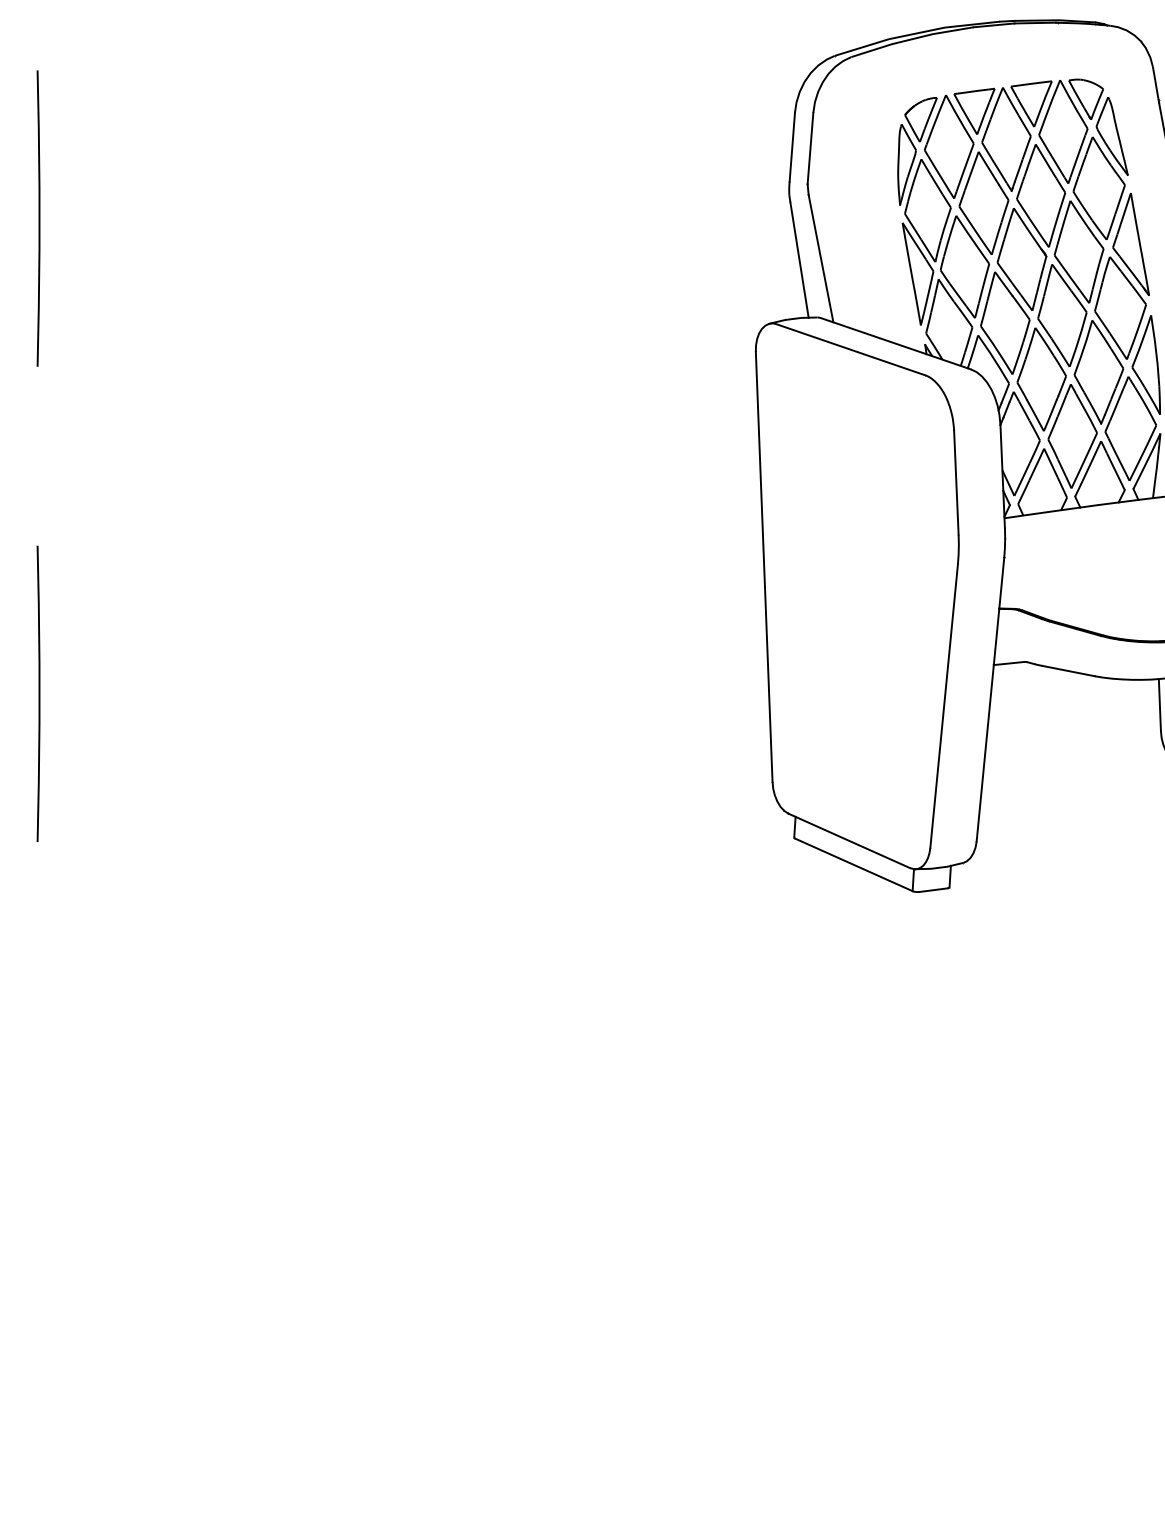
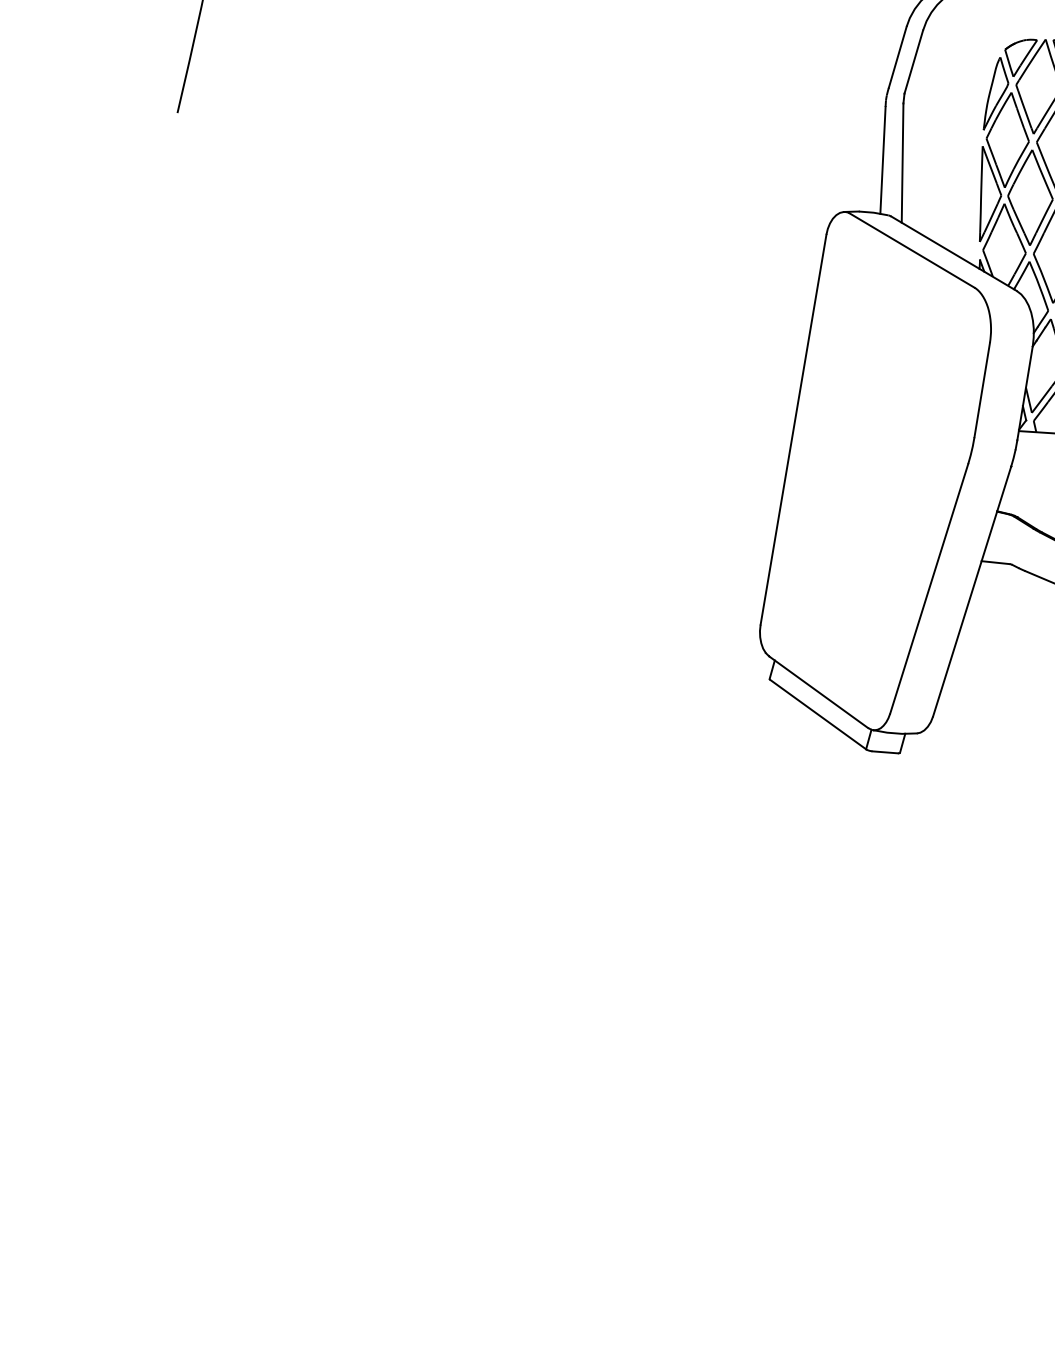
part: (38, 693) -> (116, 407), removed

